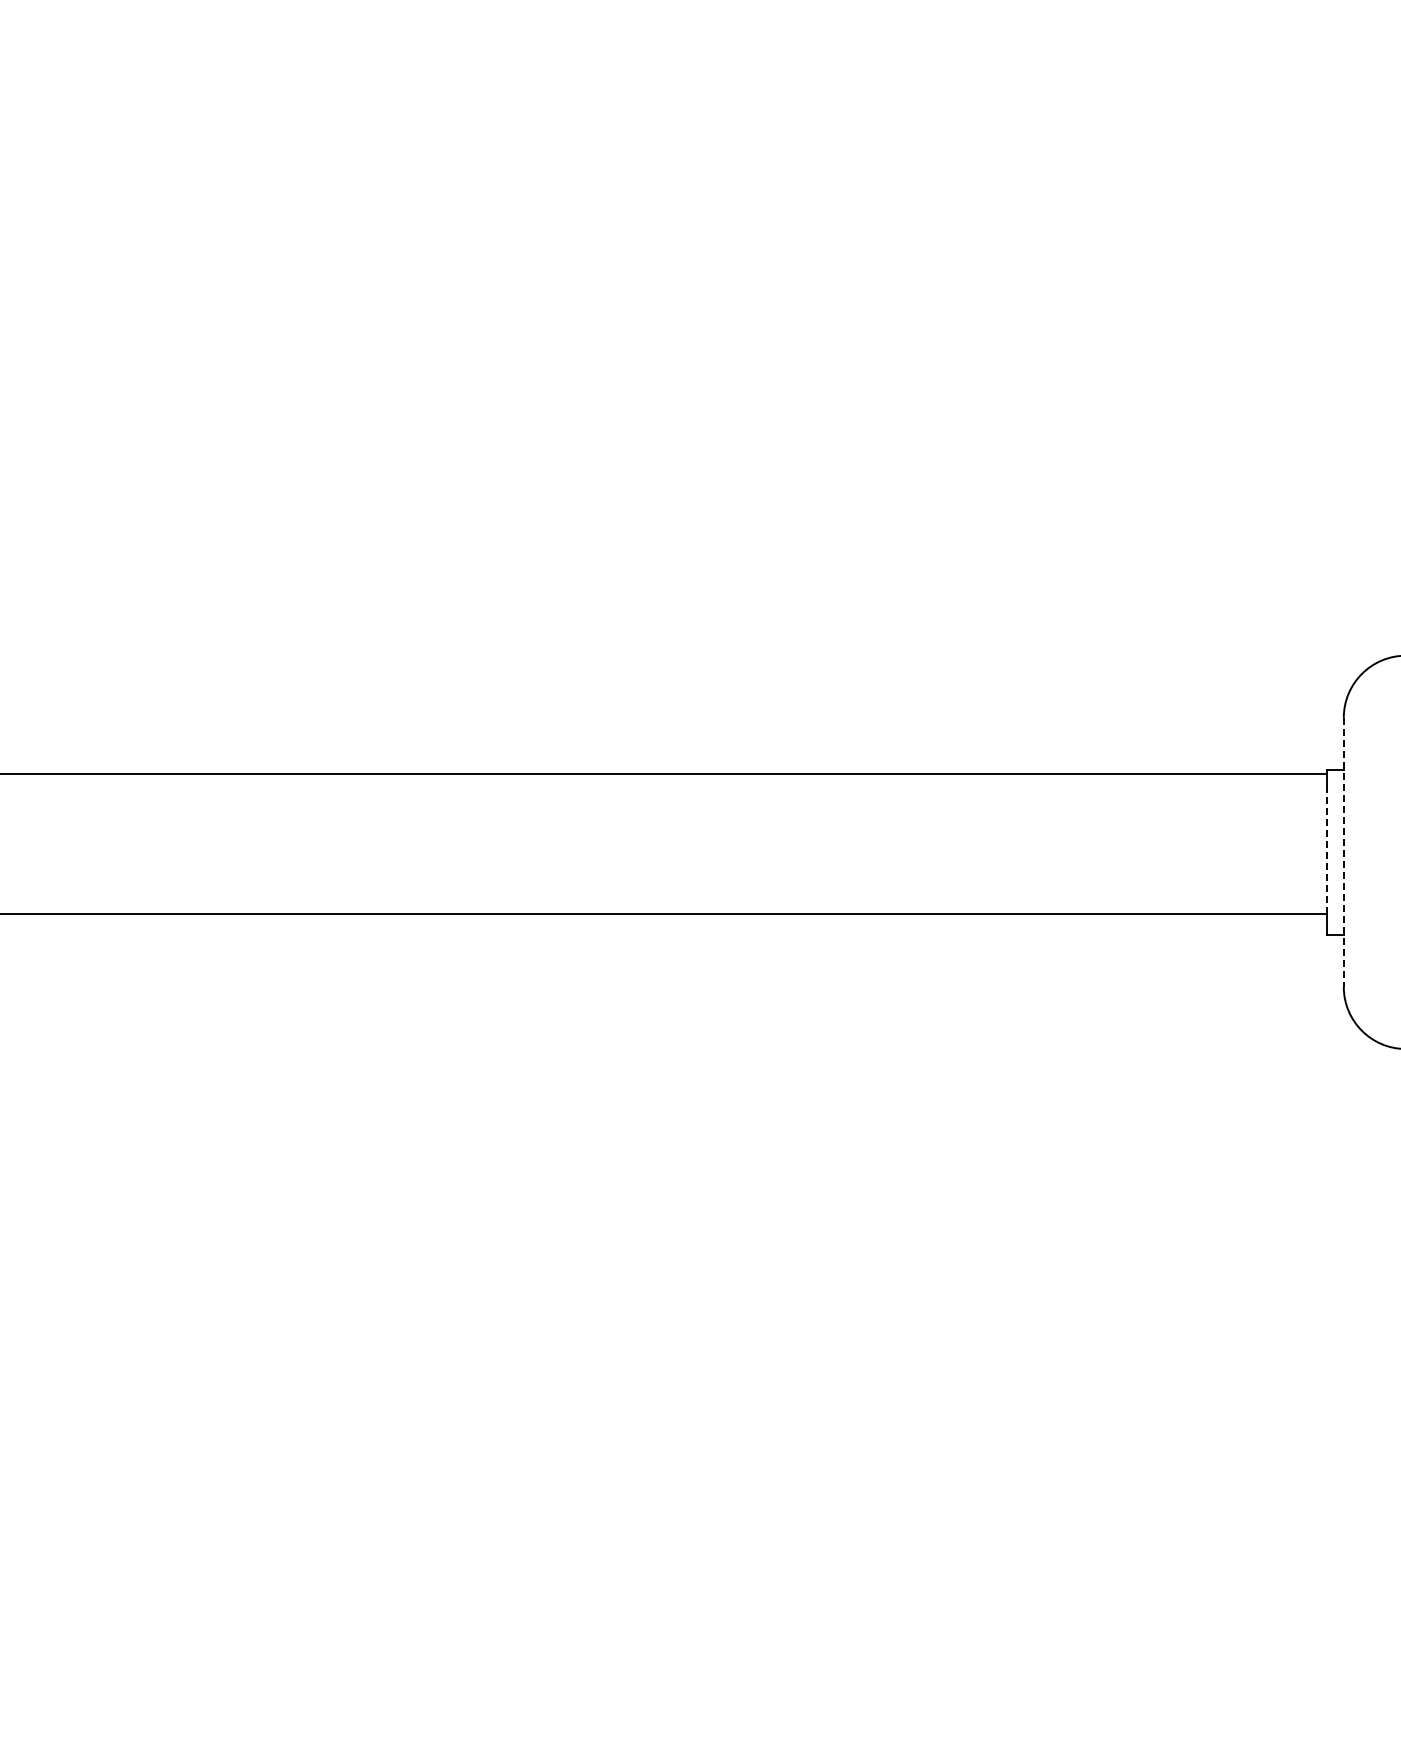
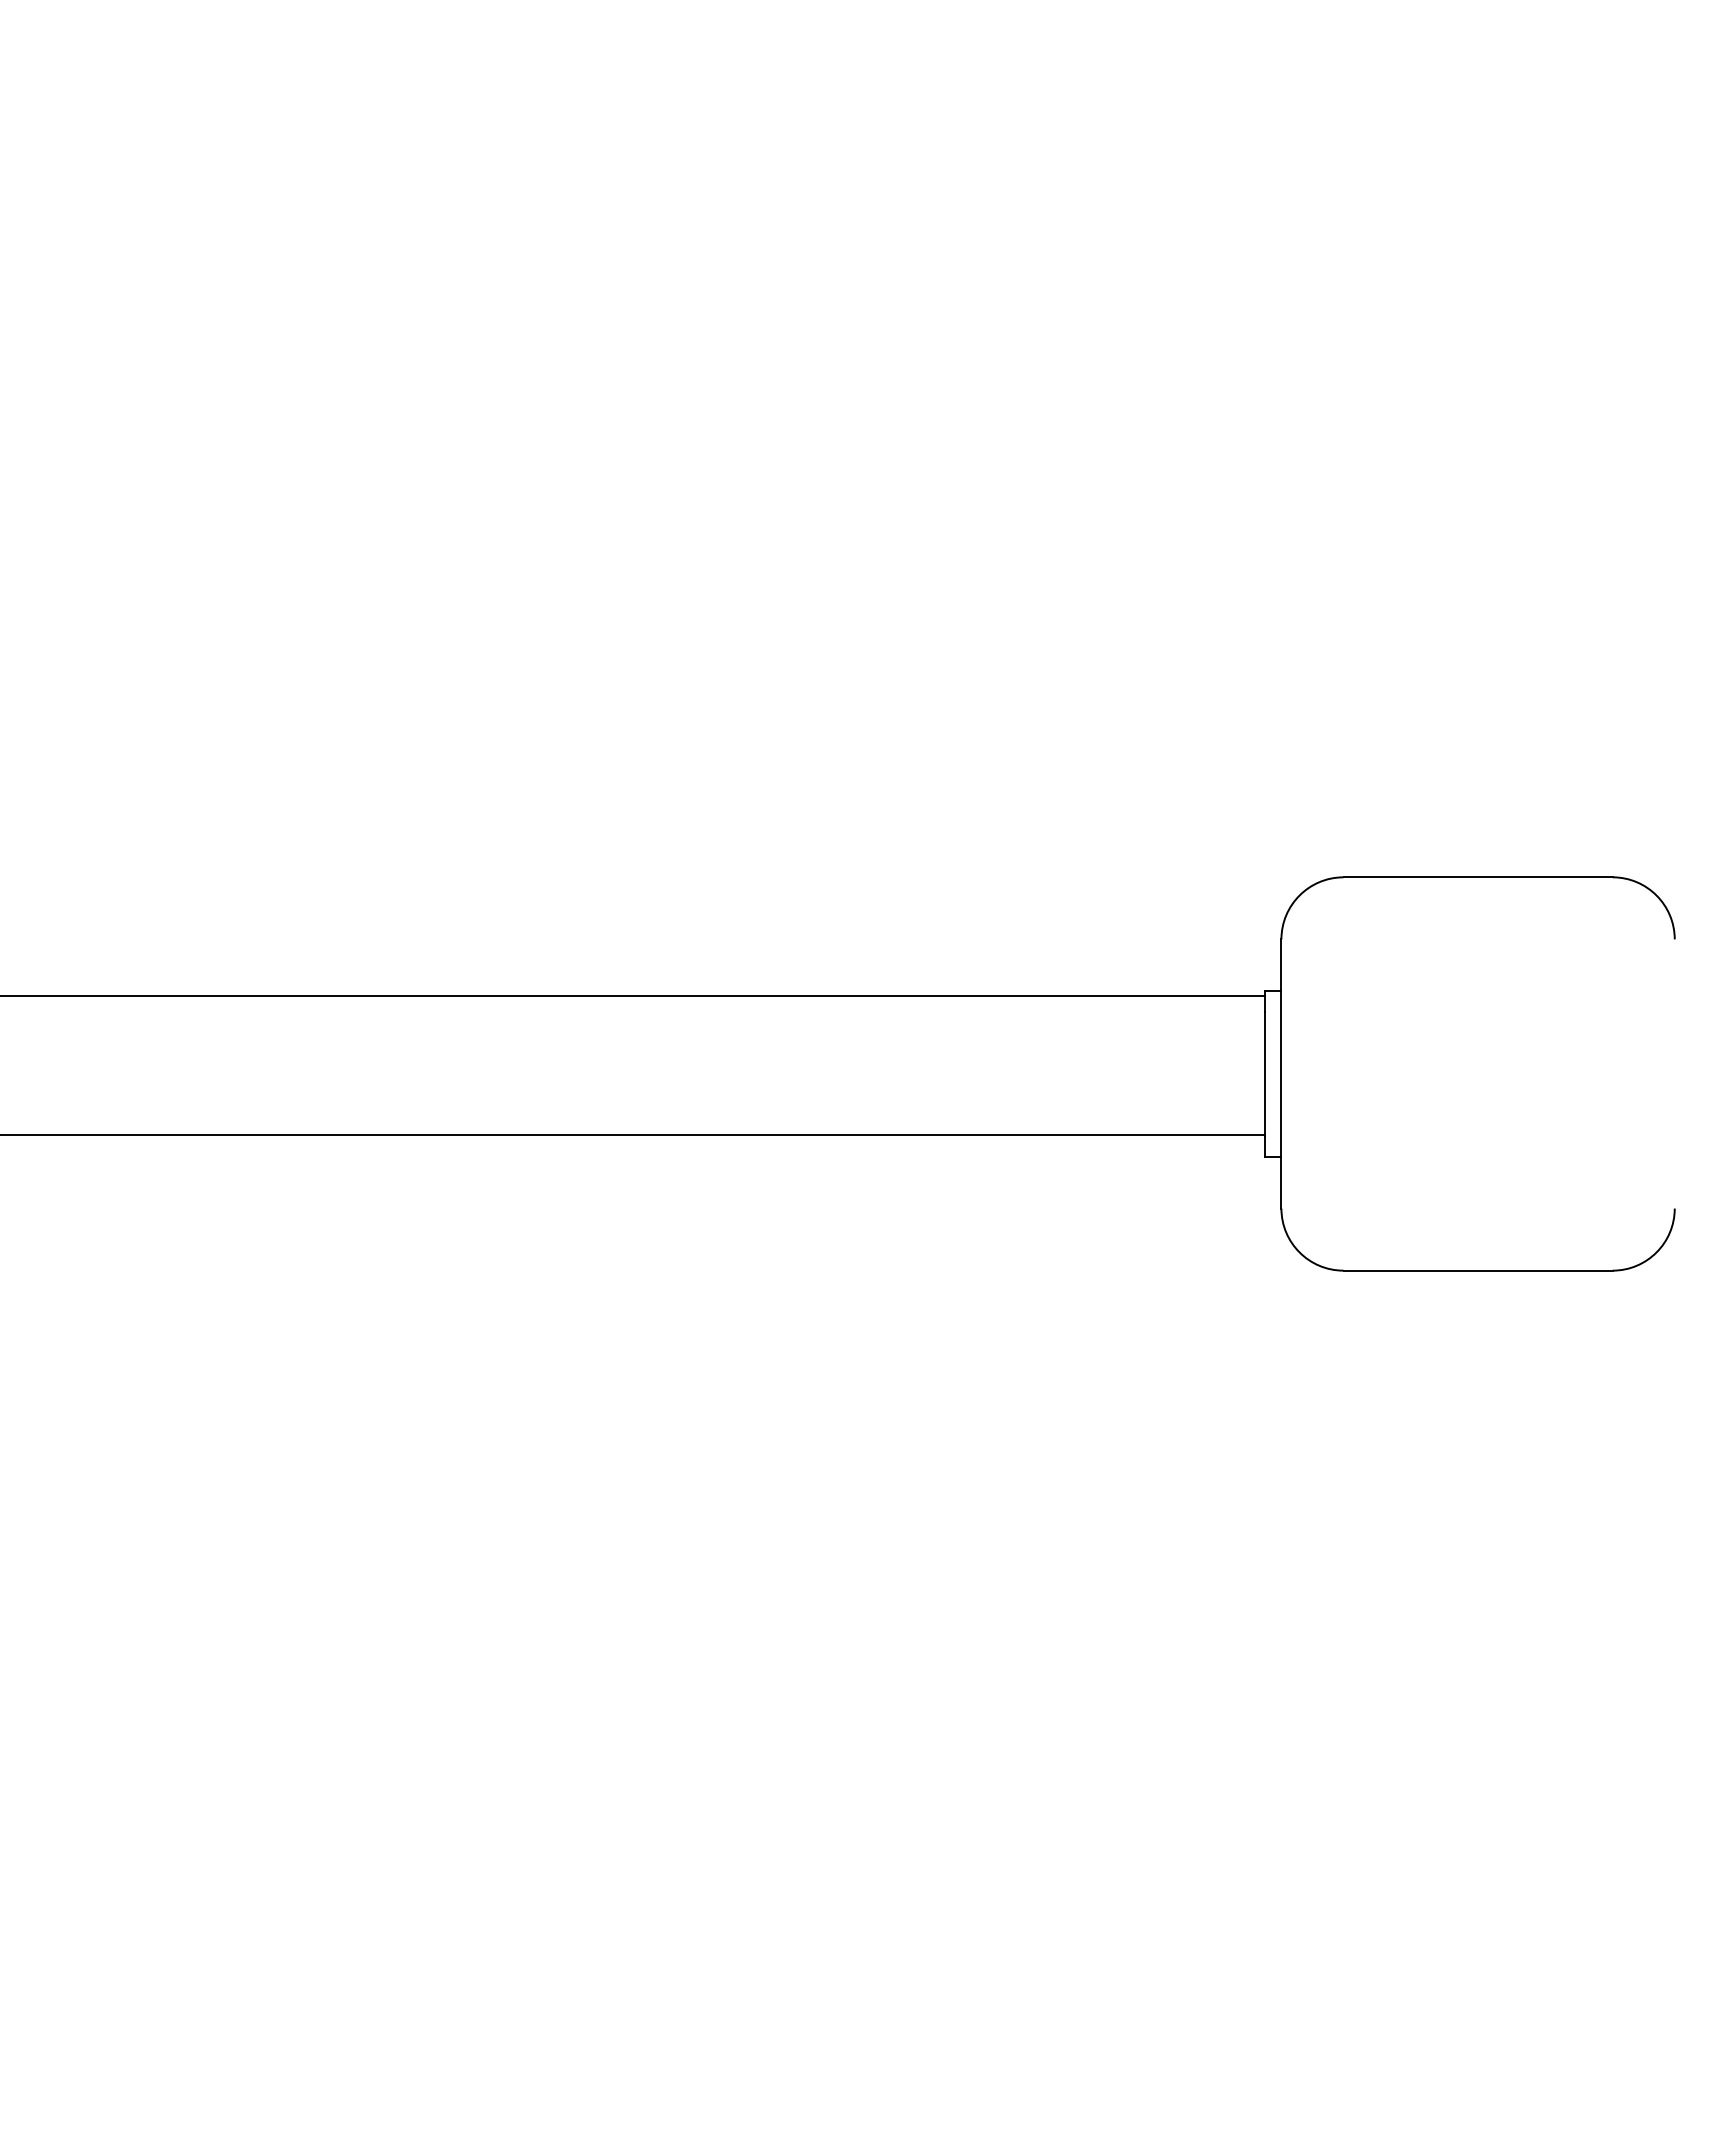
line: (1326, 851) -> (1264, 1073), dashed -> solid
line: (1343, 851) -> (1281, 1073), dashed -> solid

